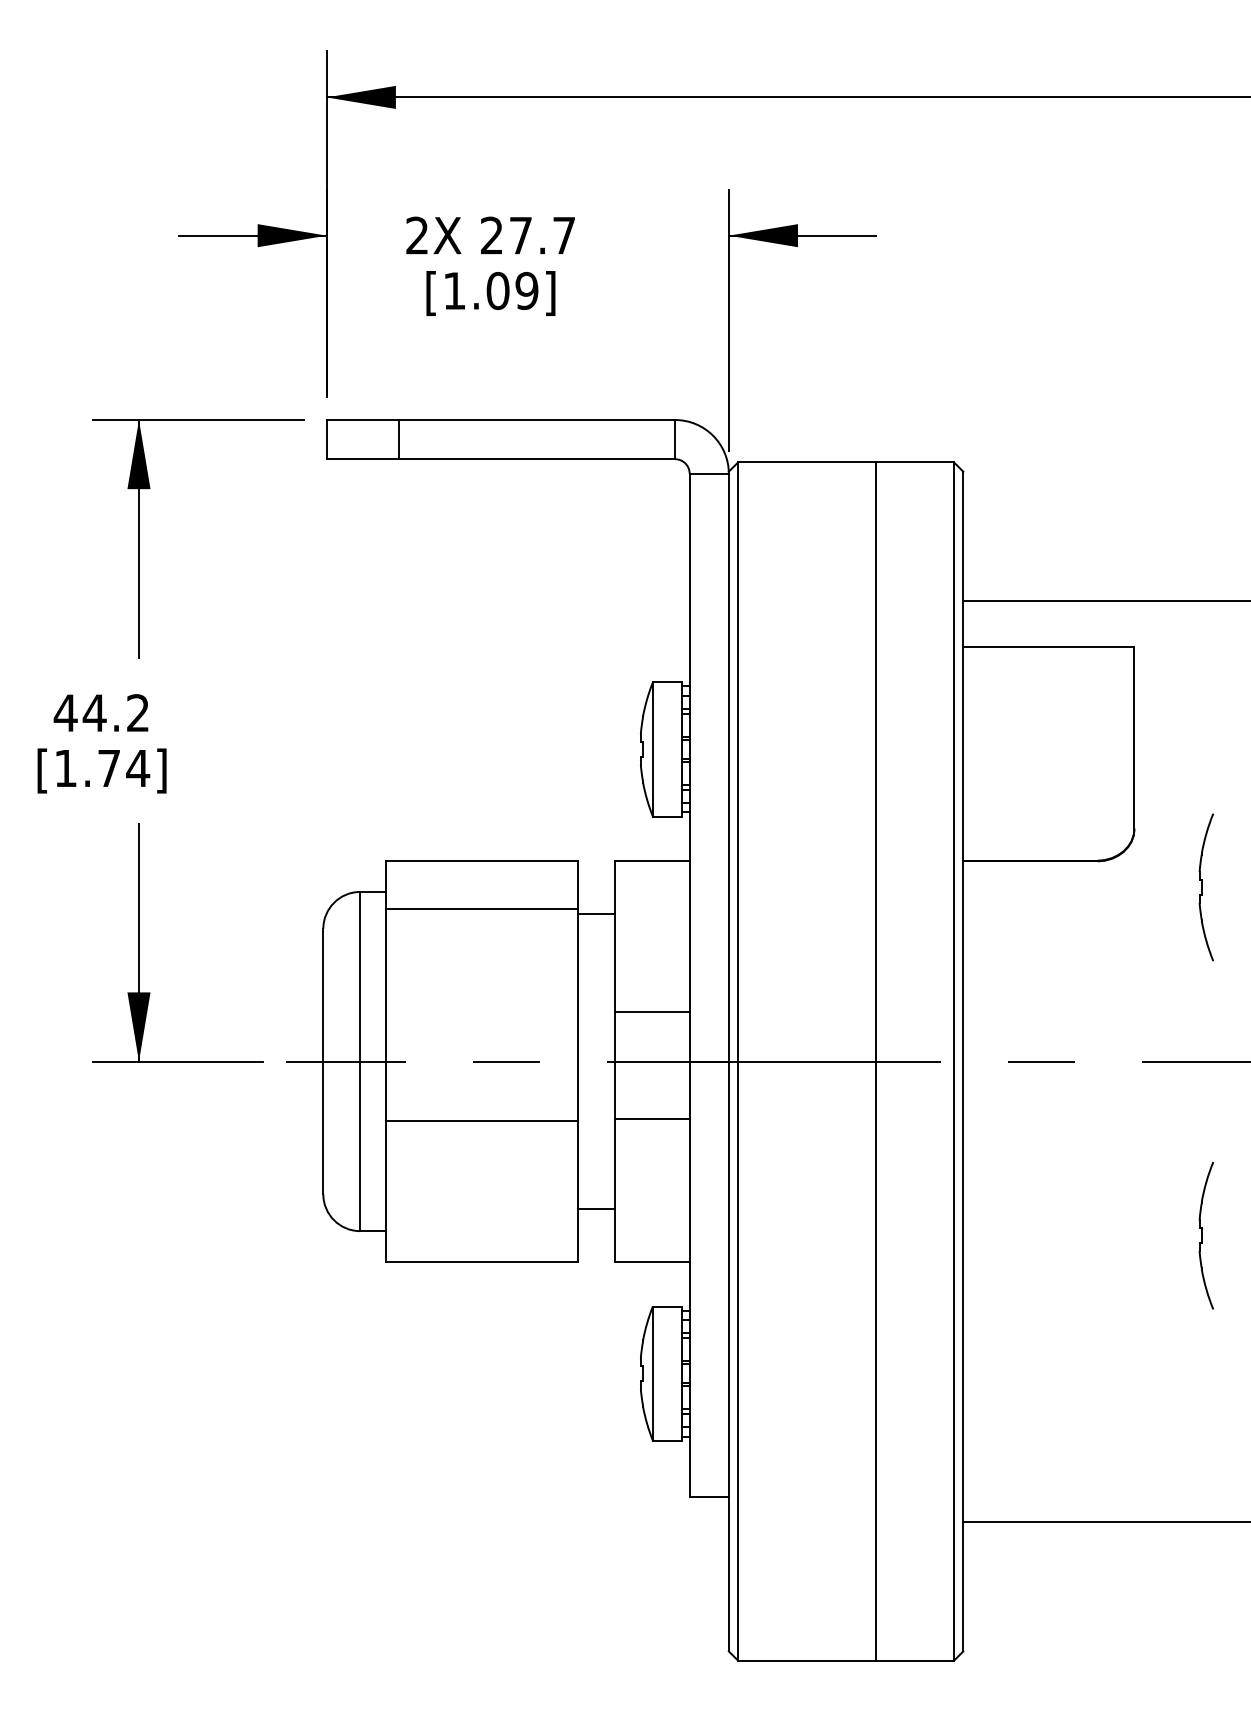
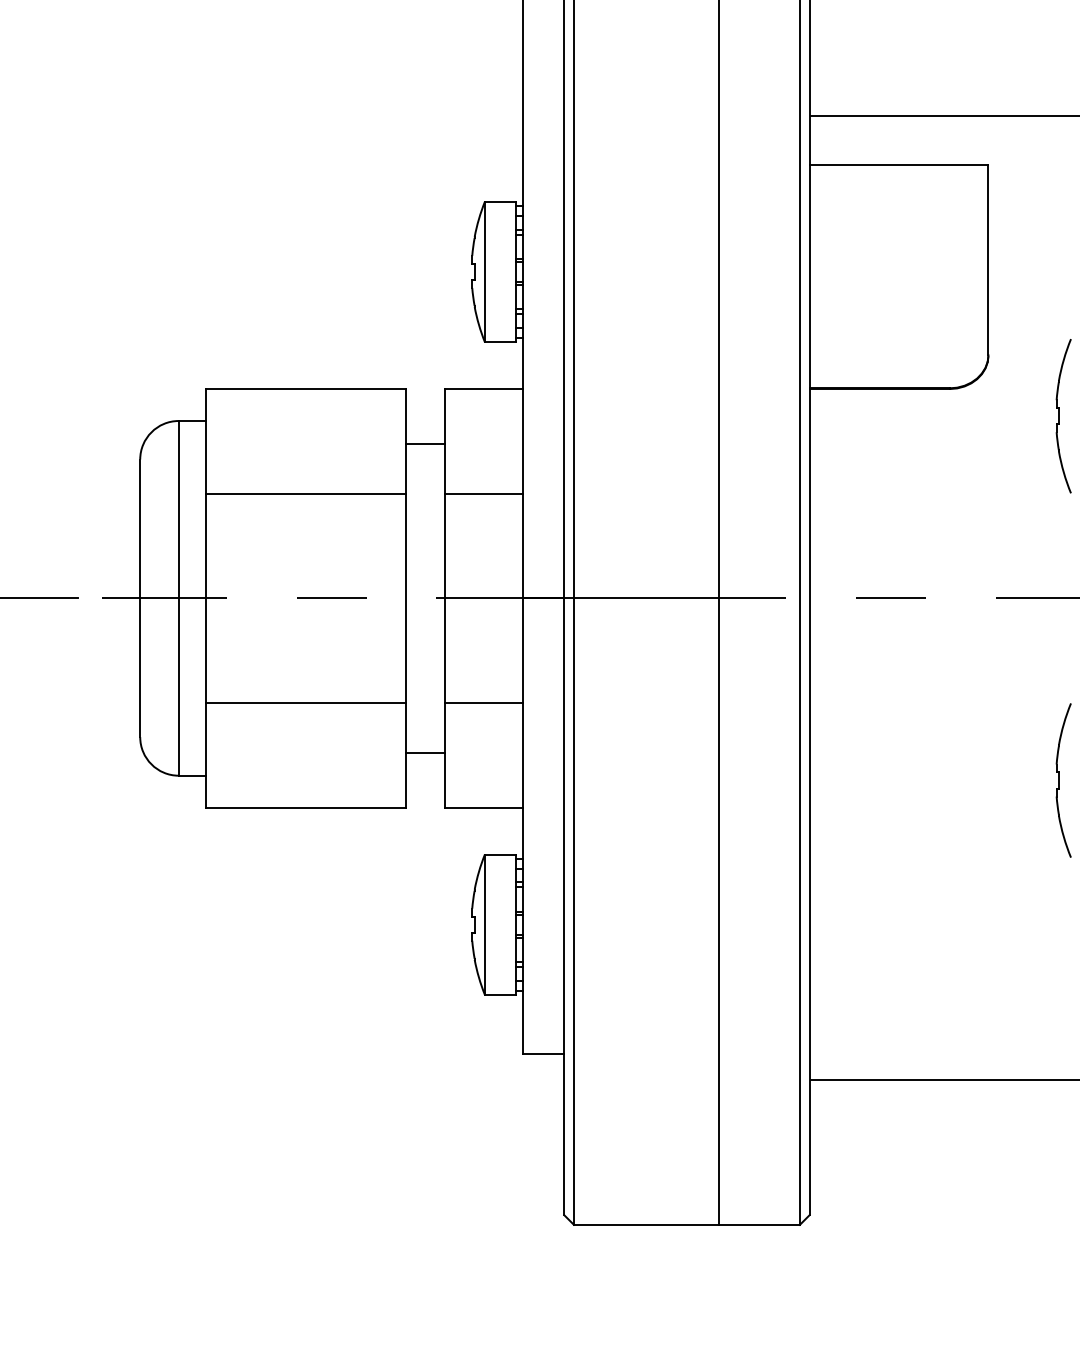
line: (481, 908) -> (305, 493), moved
line: (651, 1011) -> (483, 493), moved
line: (651, 1118) -> (483, 702), moved
line: (481, 1120) -> (305, 702), moved

